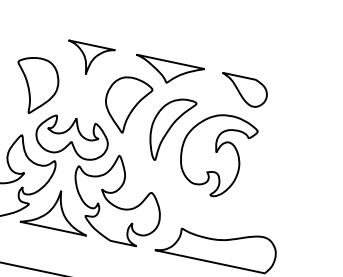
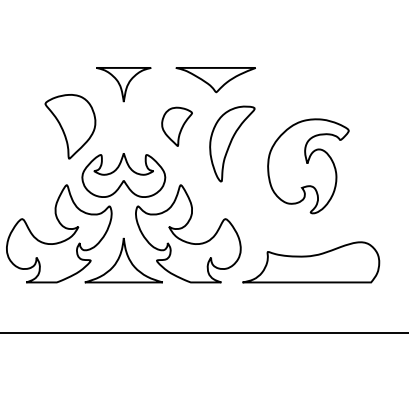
part: (243, 91) -> (304, 83), removed
part: (126, 104) -> (176, 126), size x0.6
part: (216, 155) -> (308, 166), moved

